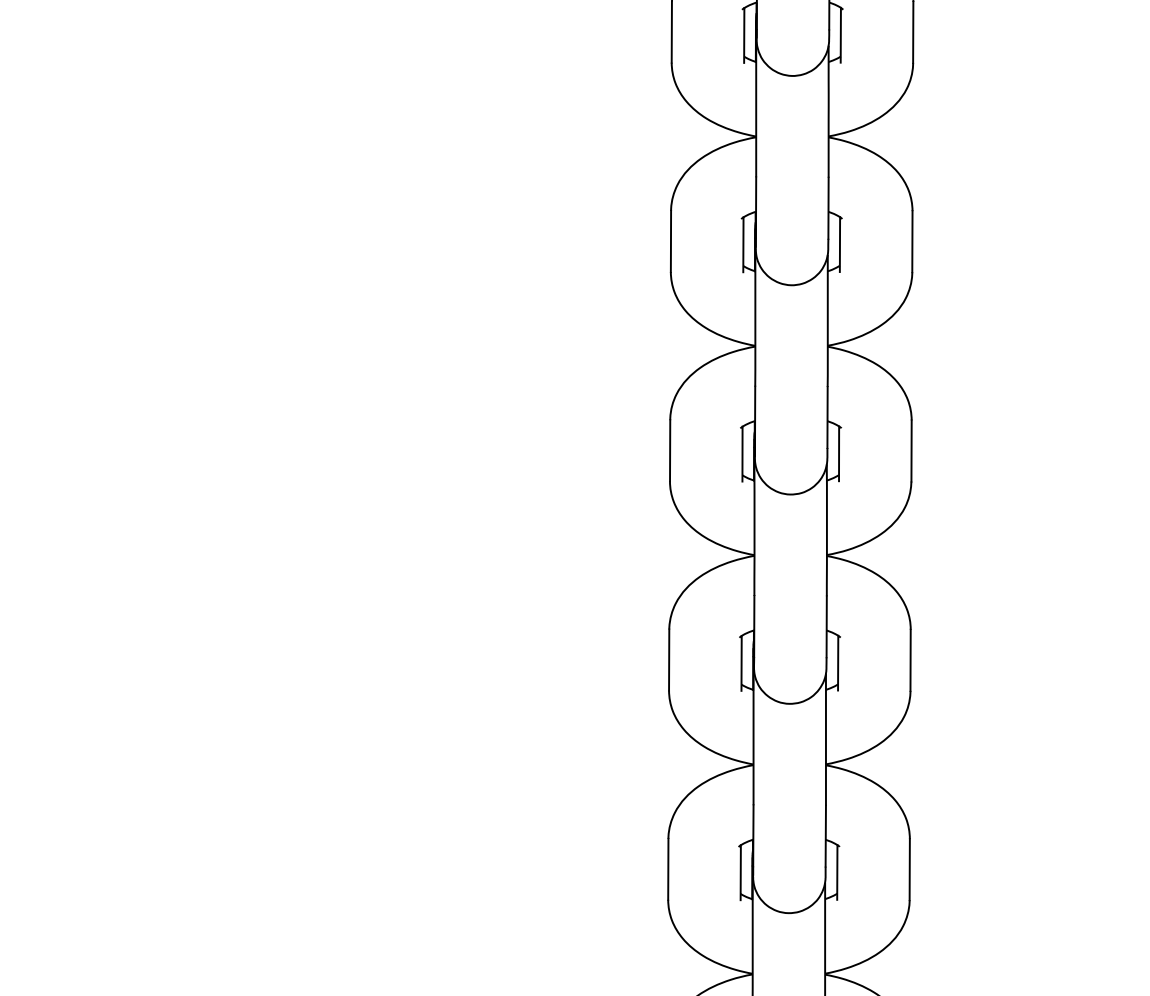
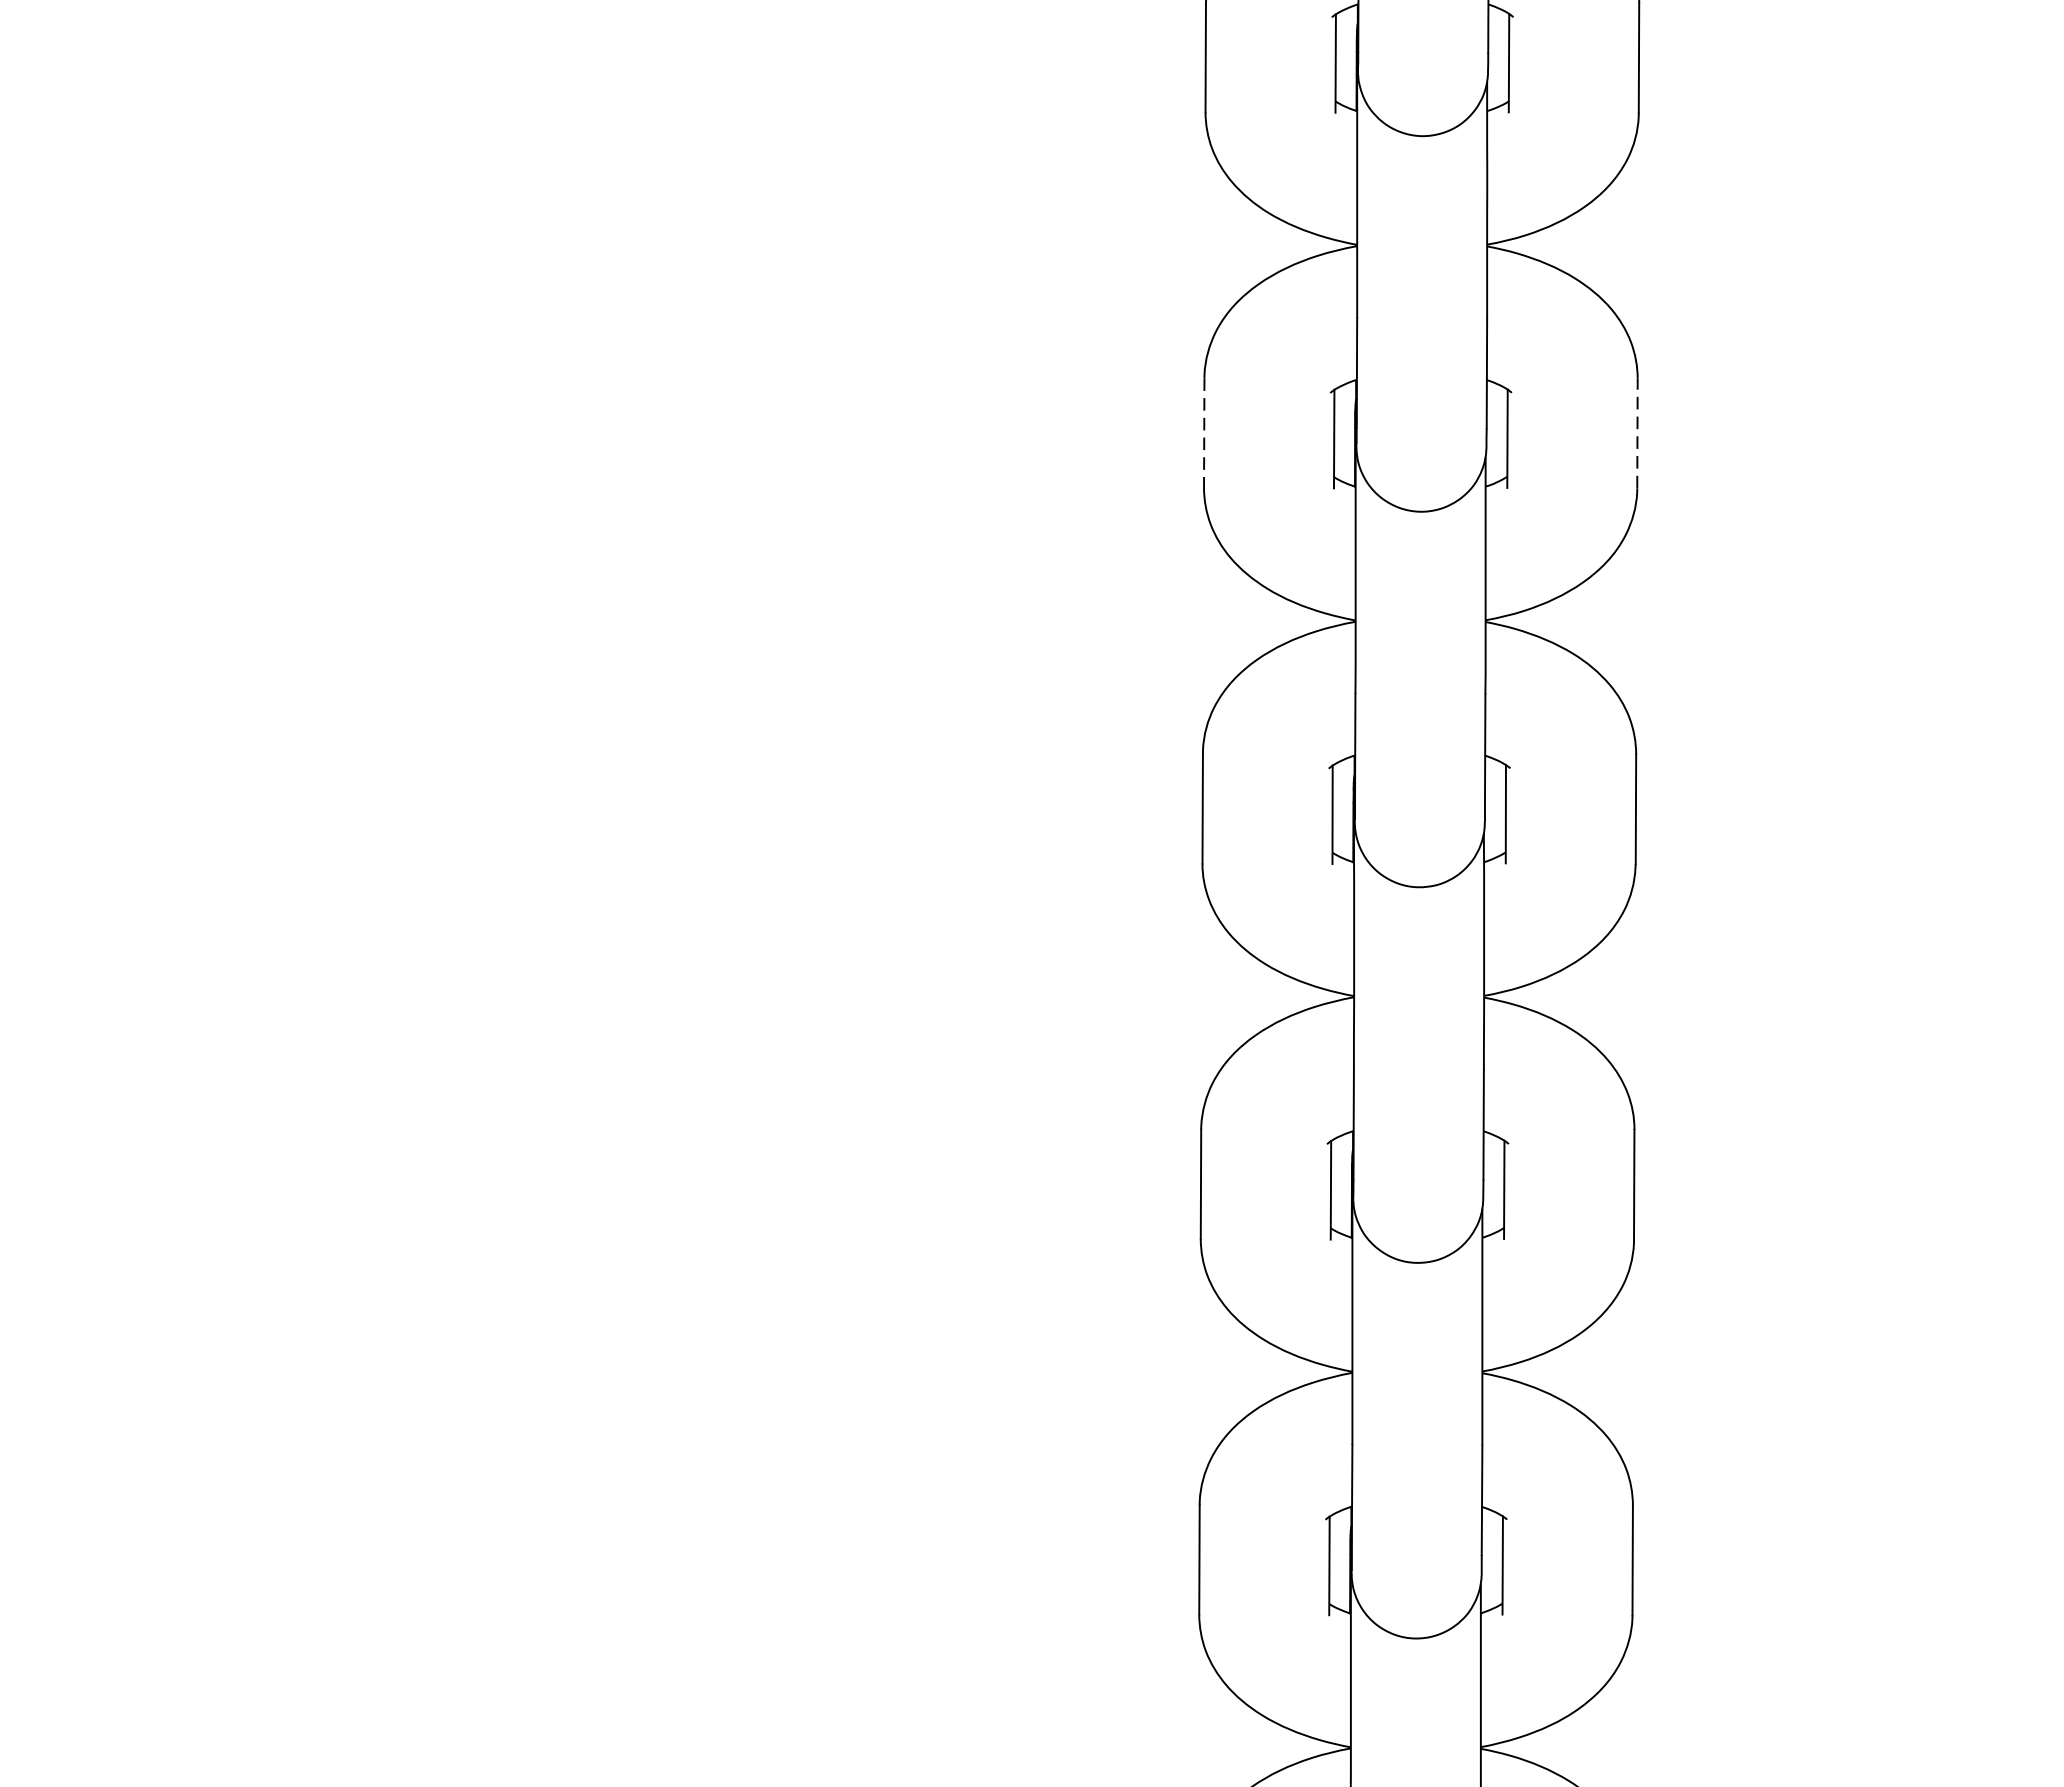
line: (670, 241) -> (1203, 433), solid -> dashed
line: (912, 241) -> (1637, 433), solid -> dashed

